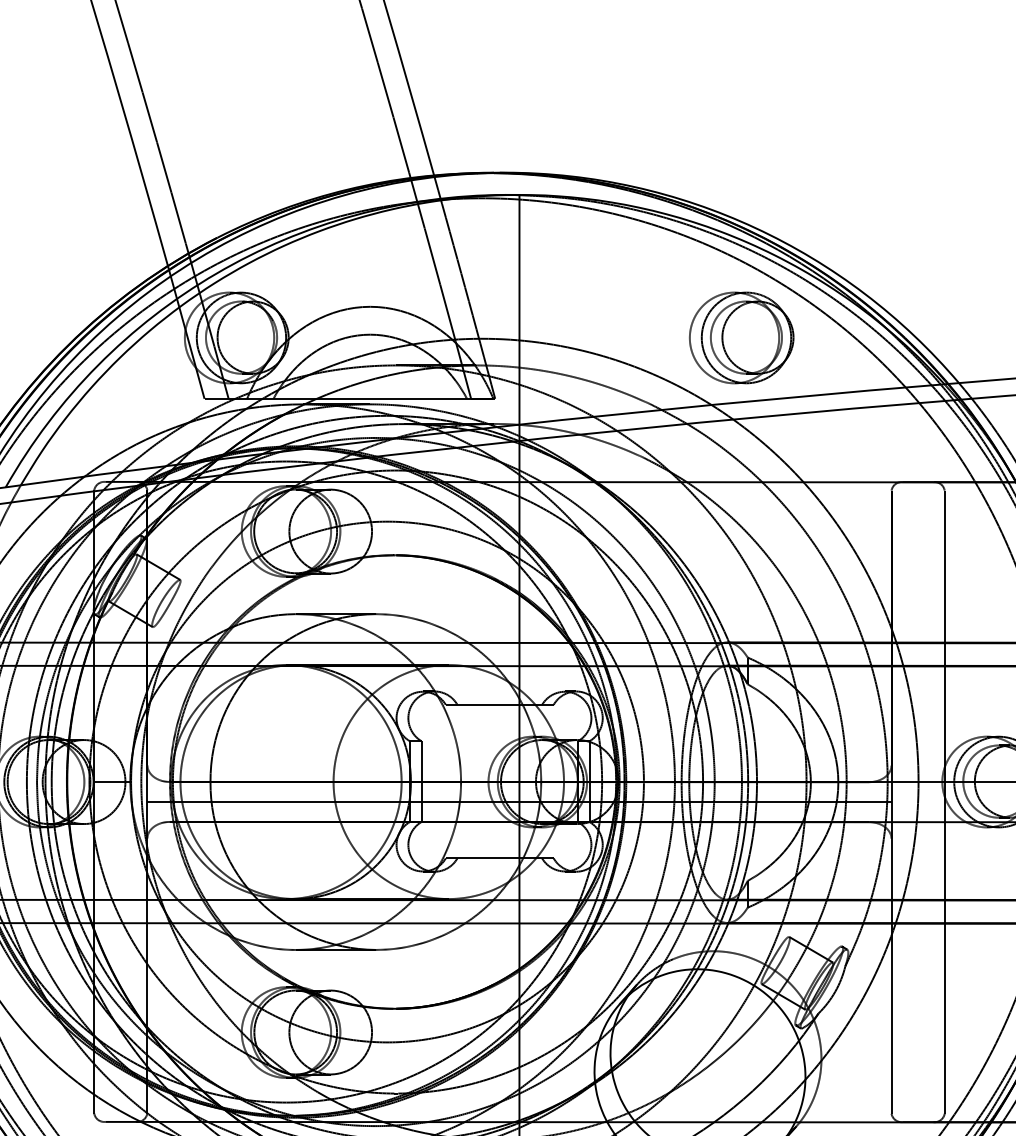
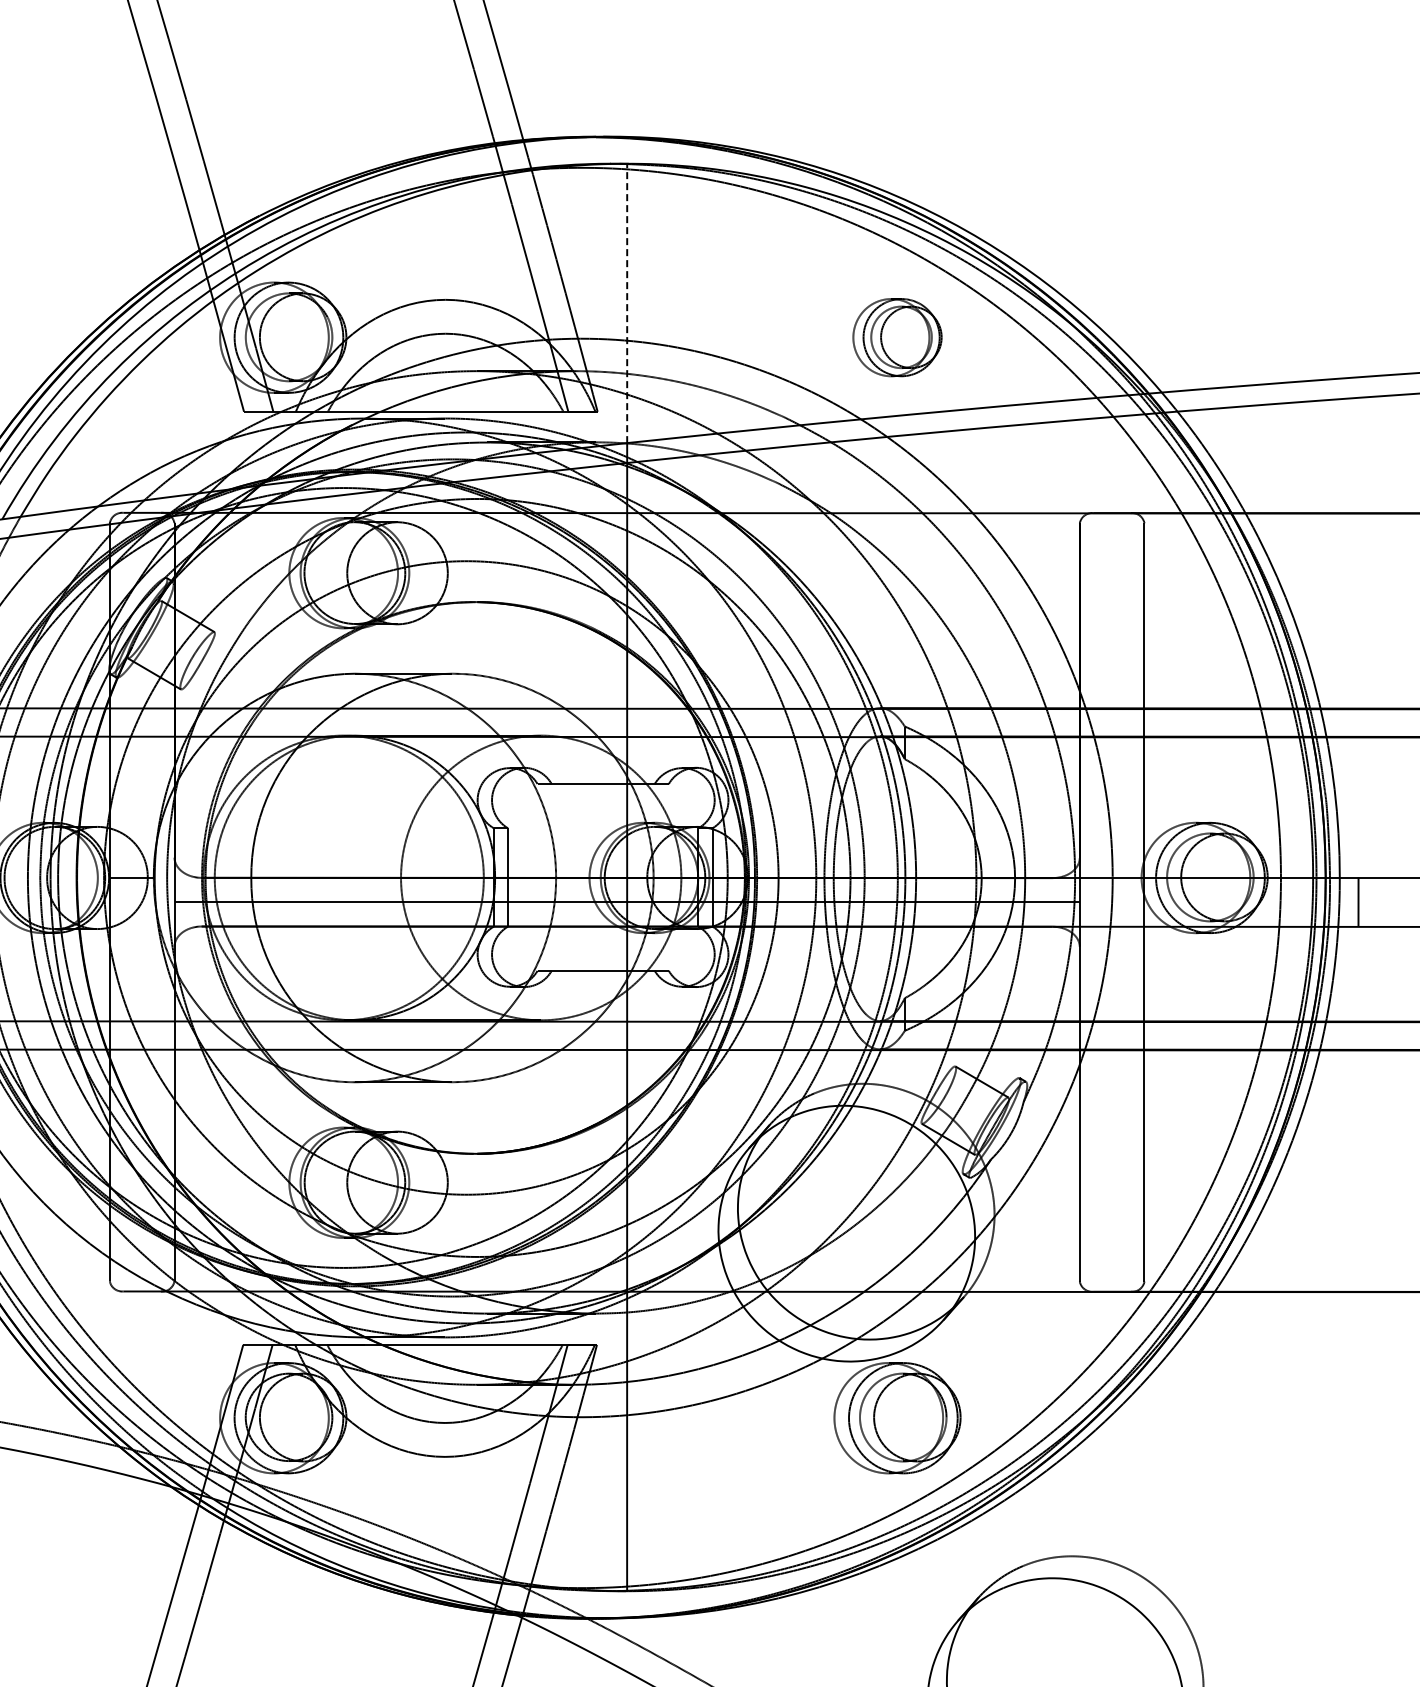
line: (519, 309) -> (627, 303), solid -> dashed
part: (741, 337) -> (897, 337), size x0.7

